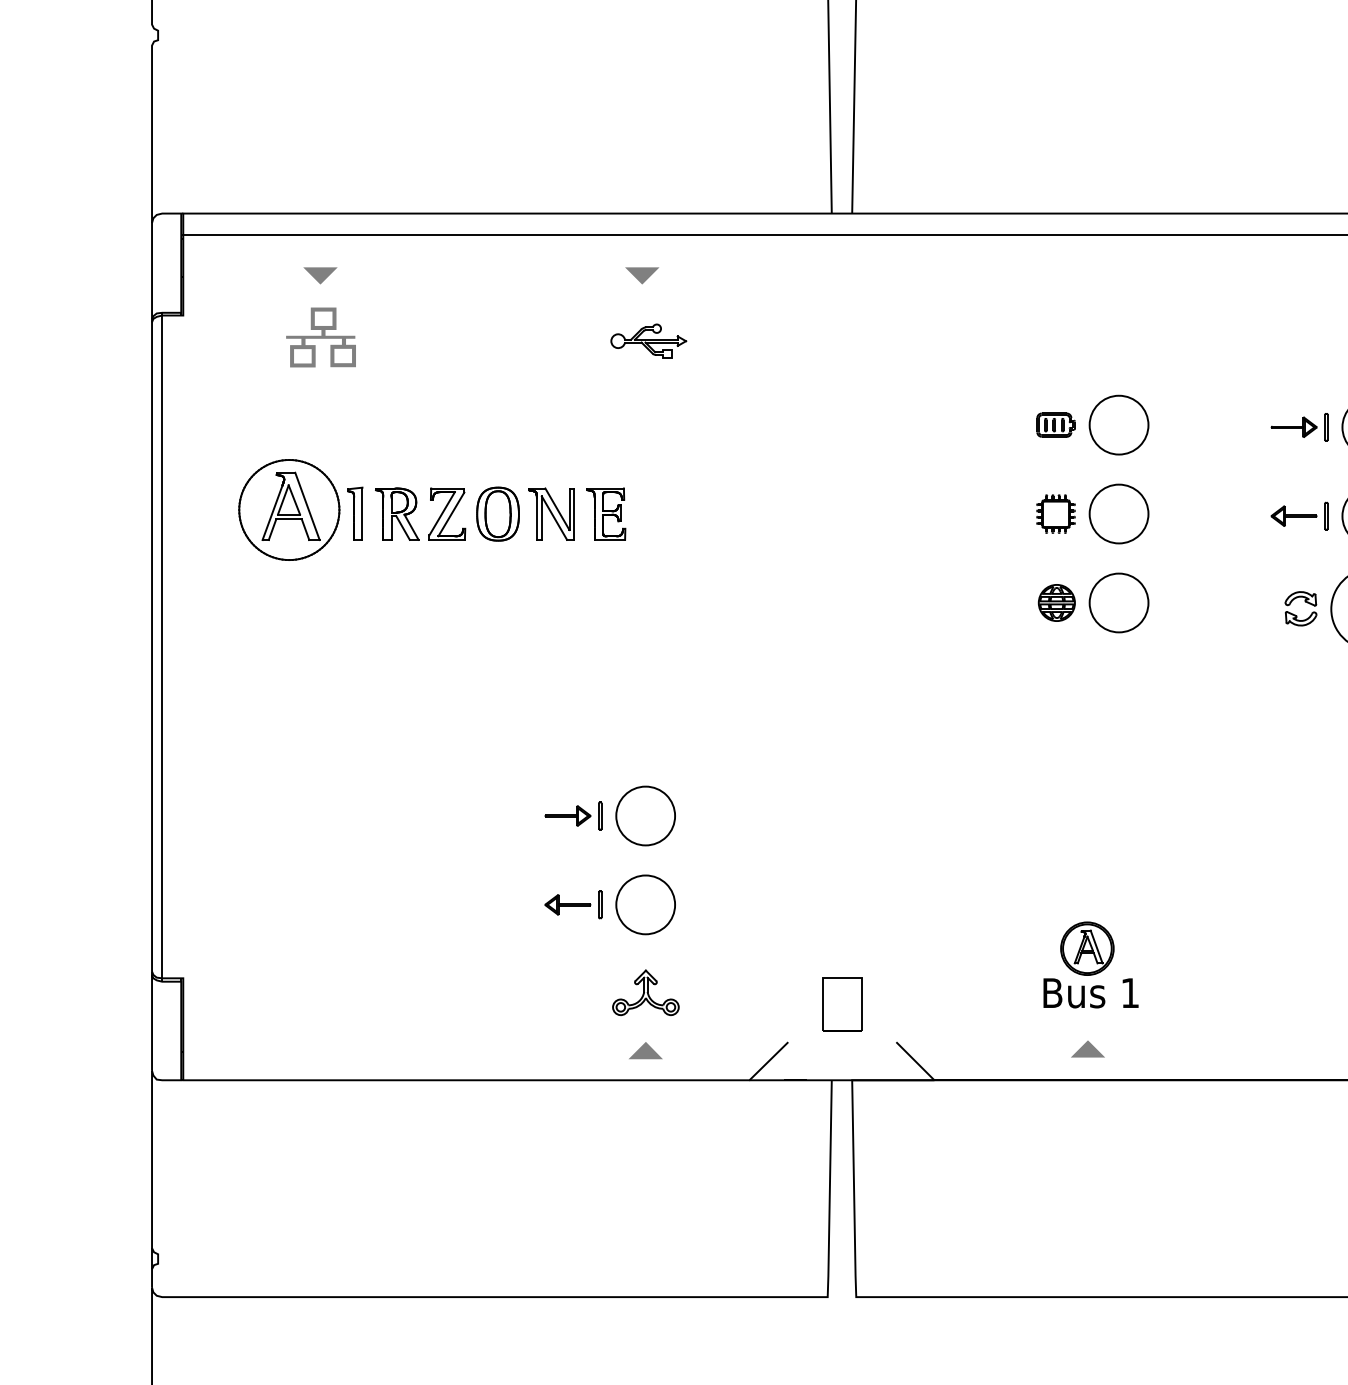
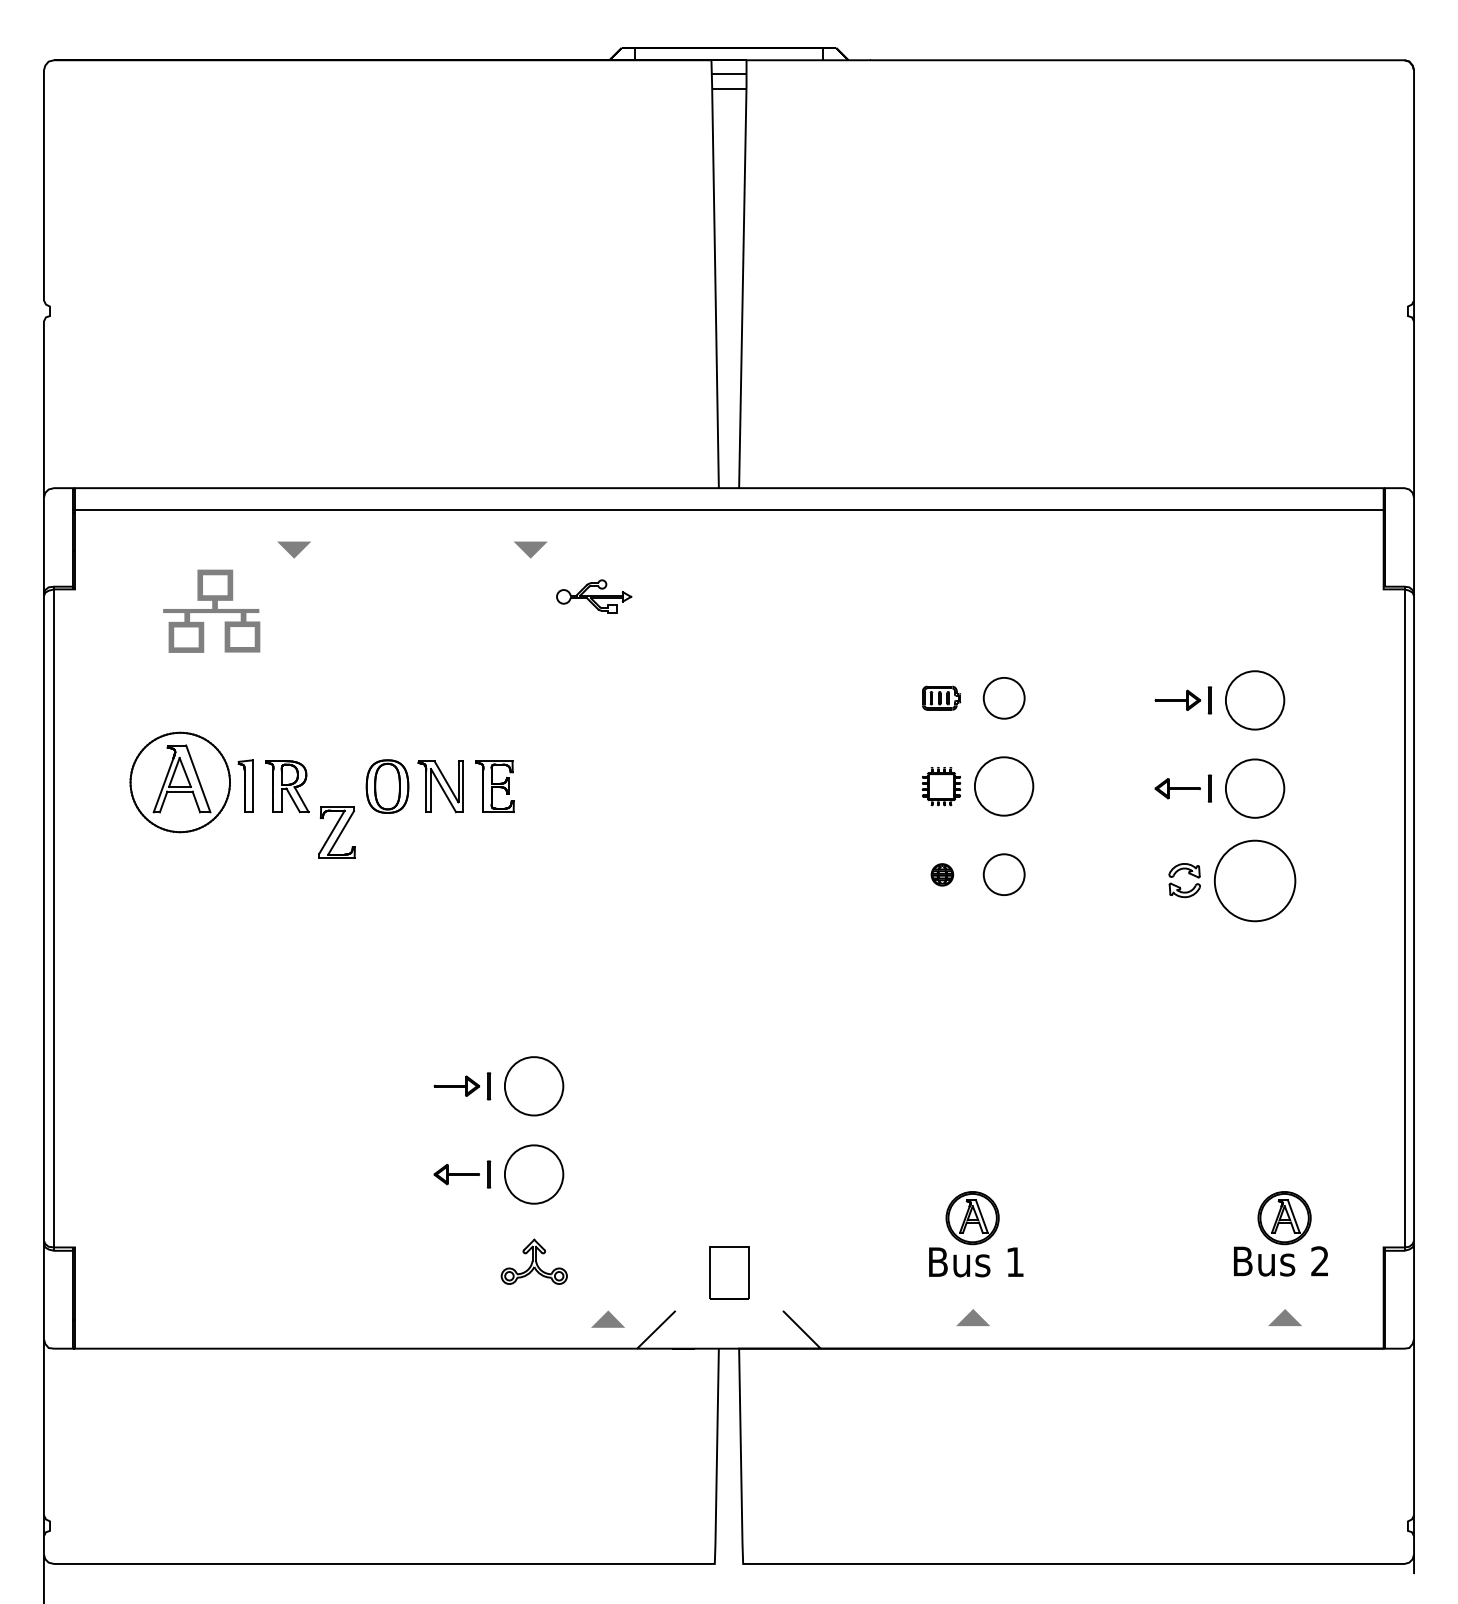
part: (319, 275) -> (293, 549), moved
part: (320, 336) -> (211, 610), size x1.4
part: (649, 340) -> (594, 596), moved
part: (1119, 425) -> (1004, 698), size x0.7
part: (446, 514) -> (336, 832), moved
part: (1057, 602) -> (942, 874), size x0.6
part: (1119, 602) -> (1004, 874), size x0.7
part: (645, 1049) -> (607, 1318), moved

